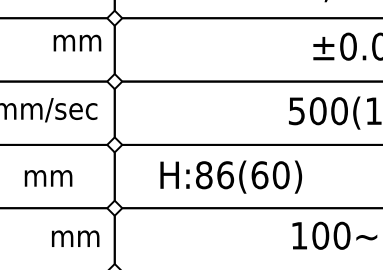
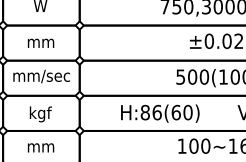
text: (76, 41) -> (40, 42), moved
text: (231, 176) -> (160, 113), moved
text: (47, 178) -> (42, 114), mm -> kgf
text: (74, 238) -> (40, 147), moved

